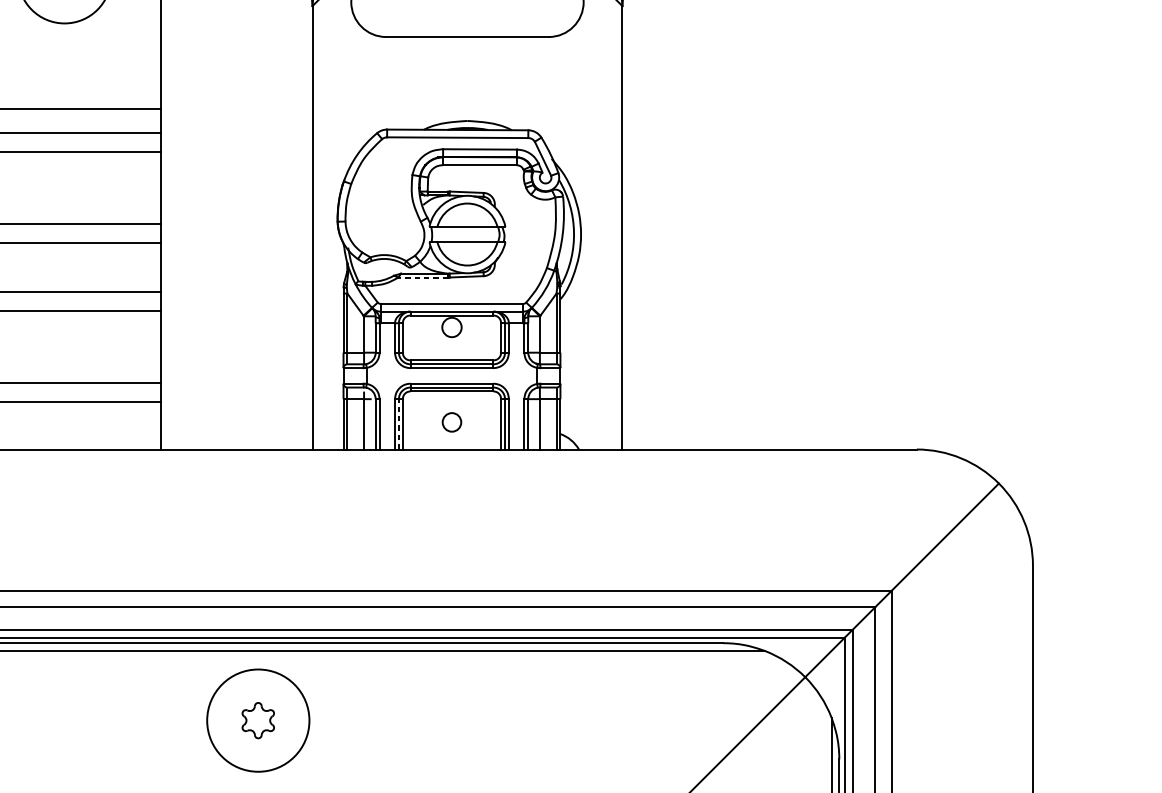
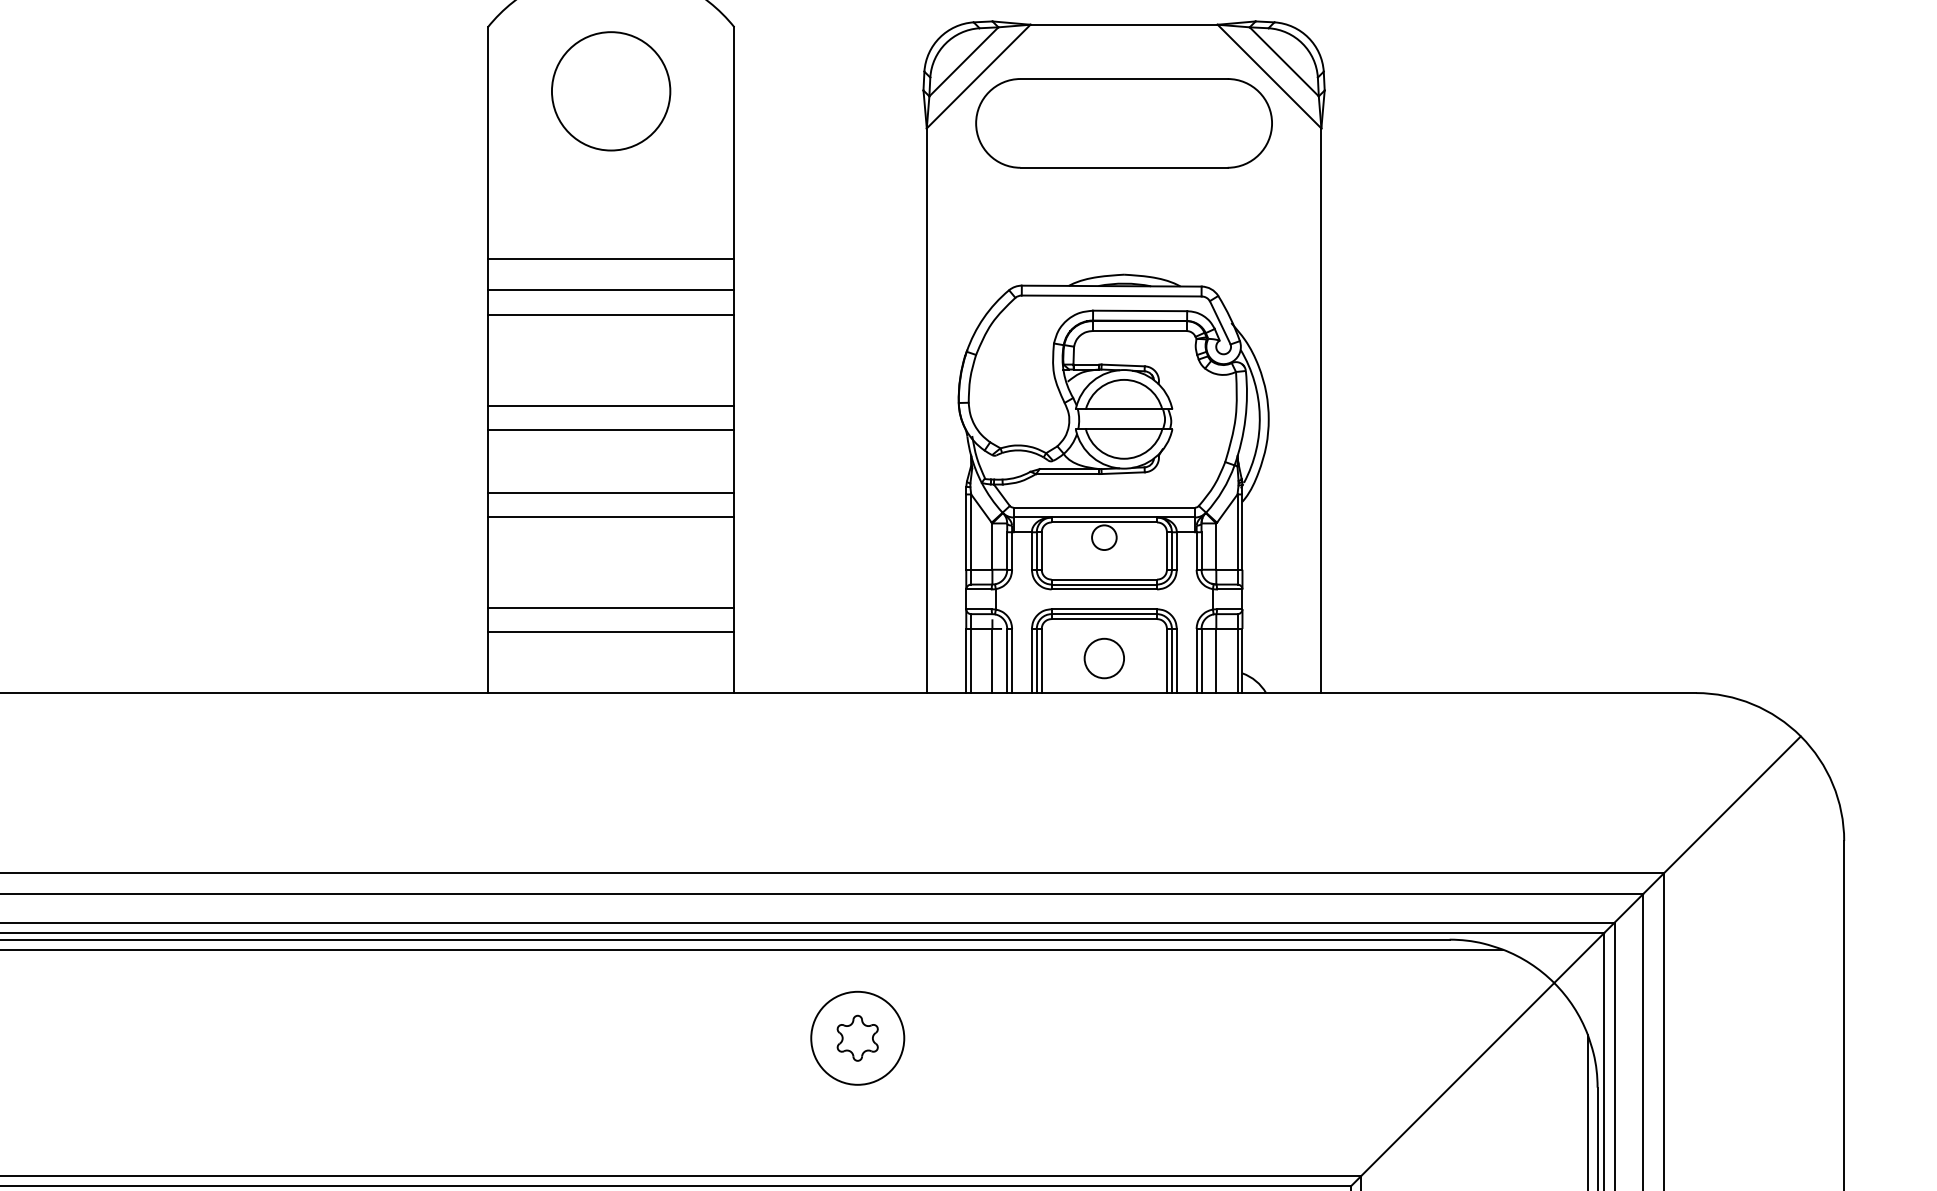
line: (423, 277) -> (1067, 474), dashed -> solid
circle: (452, 422) -> (1104, 658), size x1.67
line: (398, 423) -> (1036, 660), dashed -> solid
circle: (258, 719) -> (857, 1037), size x0.71

